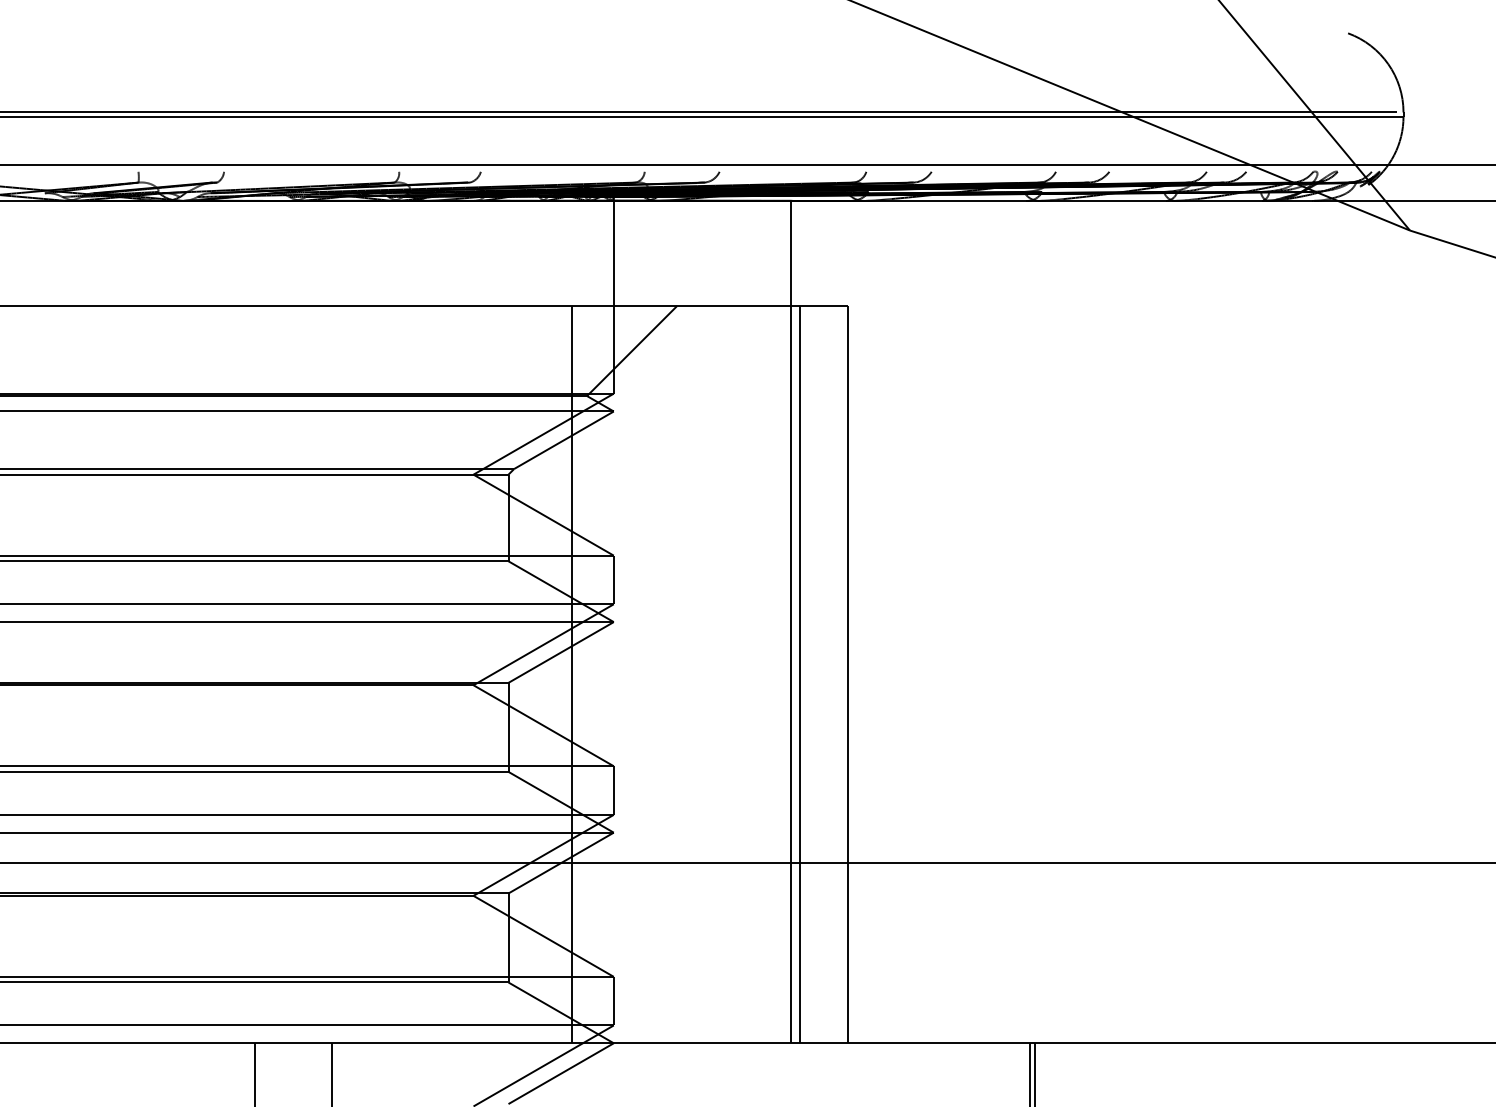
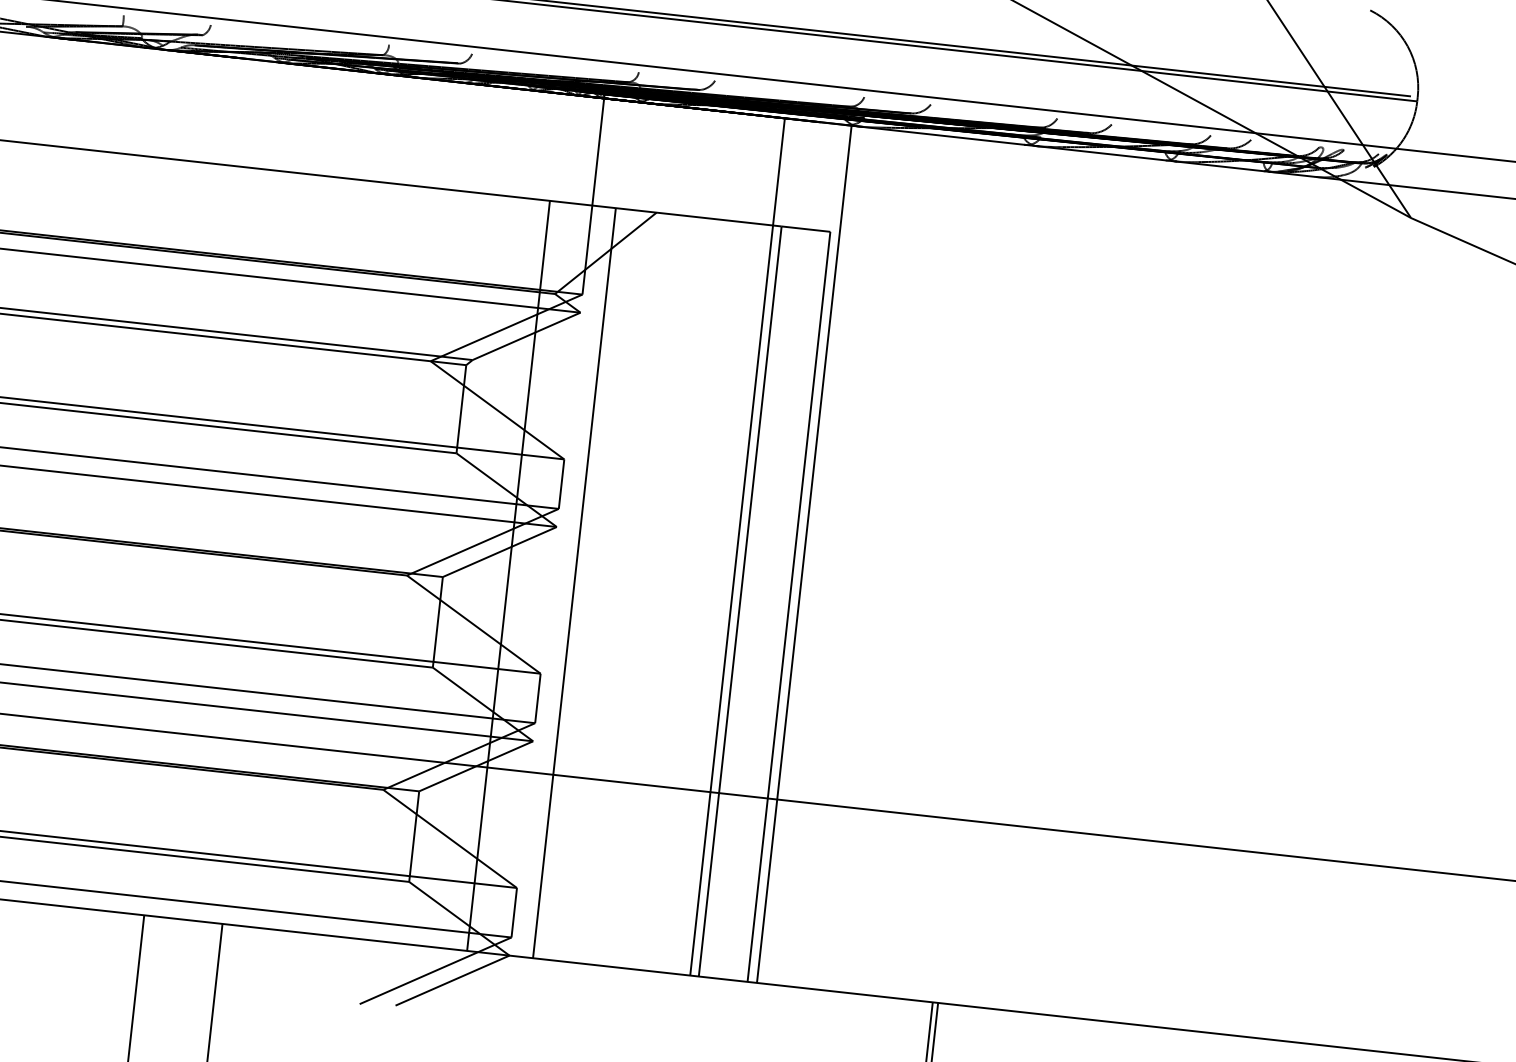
line: (856, 621) -> (803, 553), added
line: (636, 674) -> (574, 582), added

